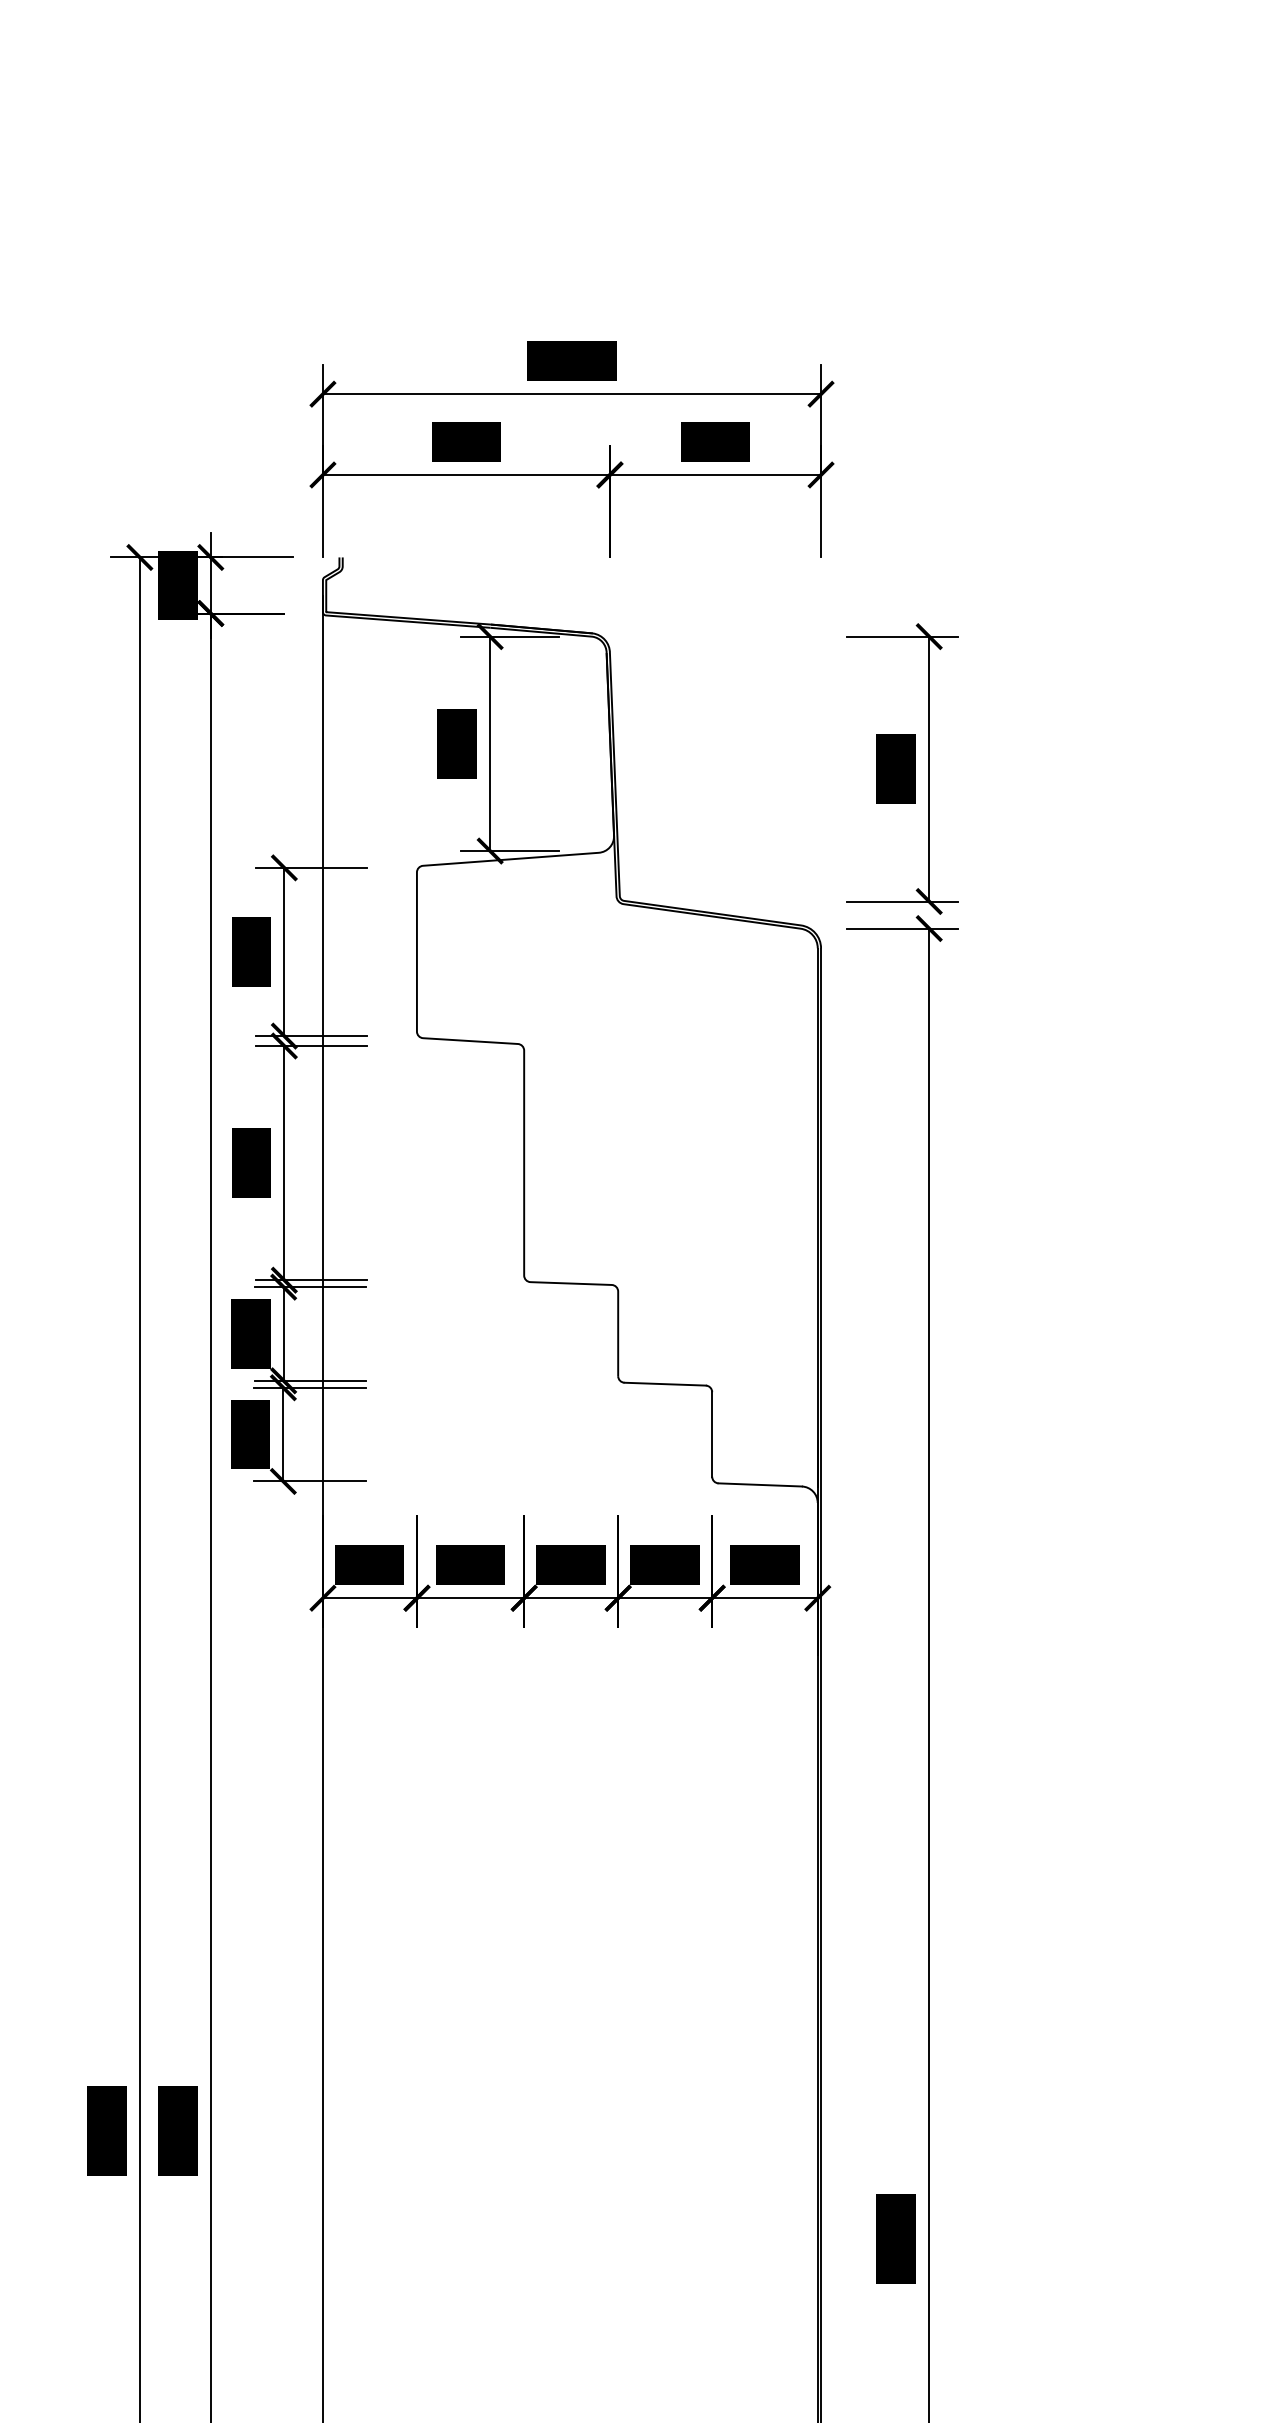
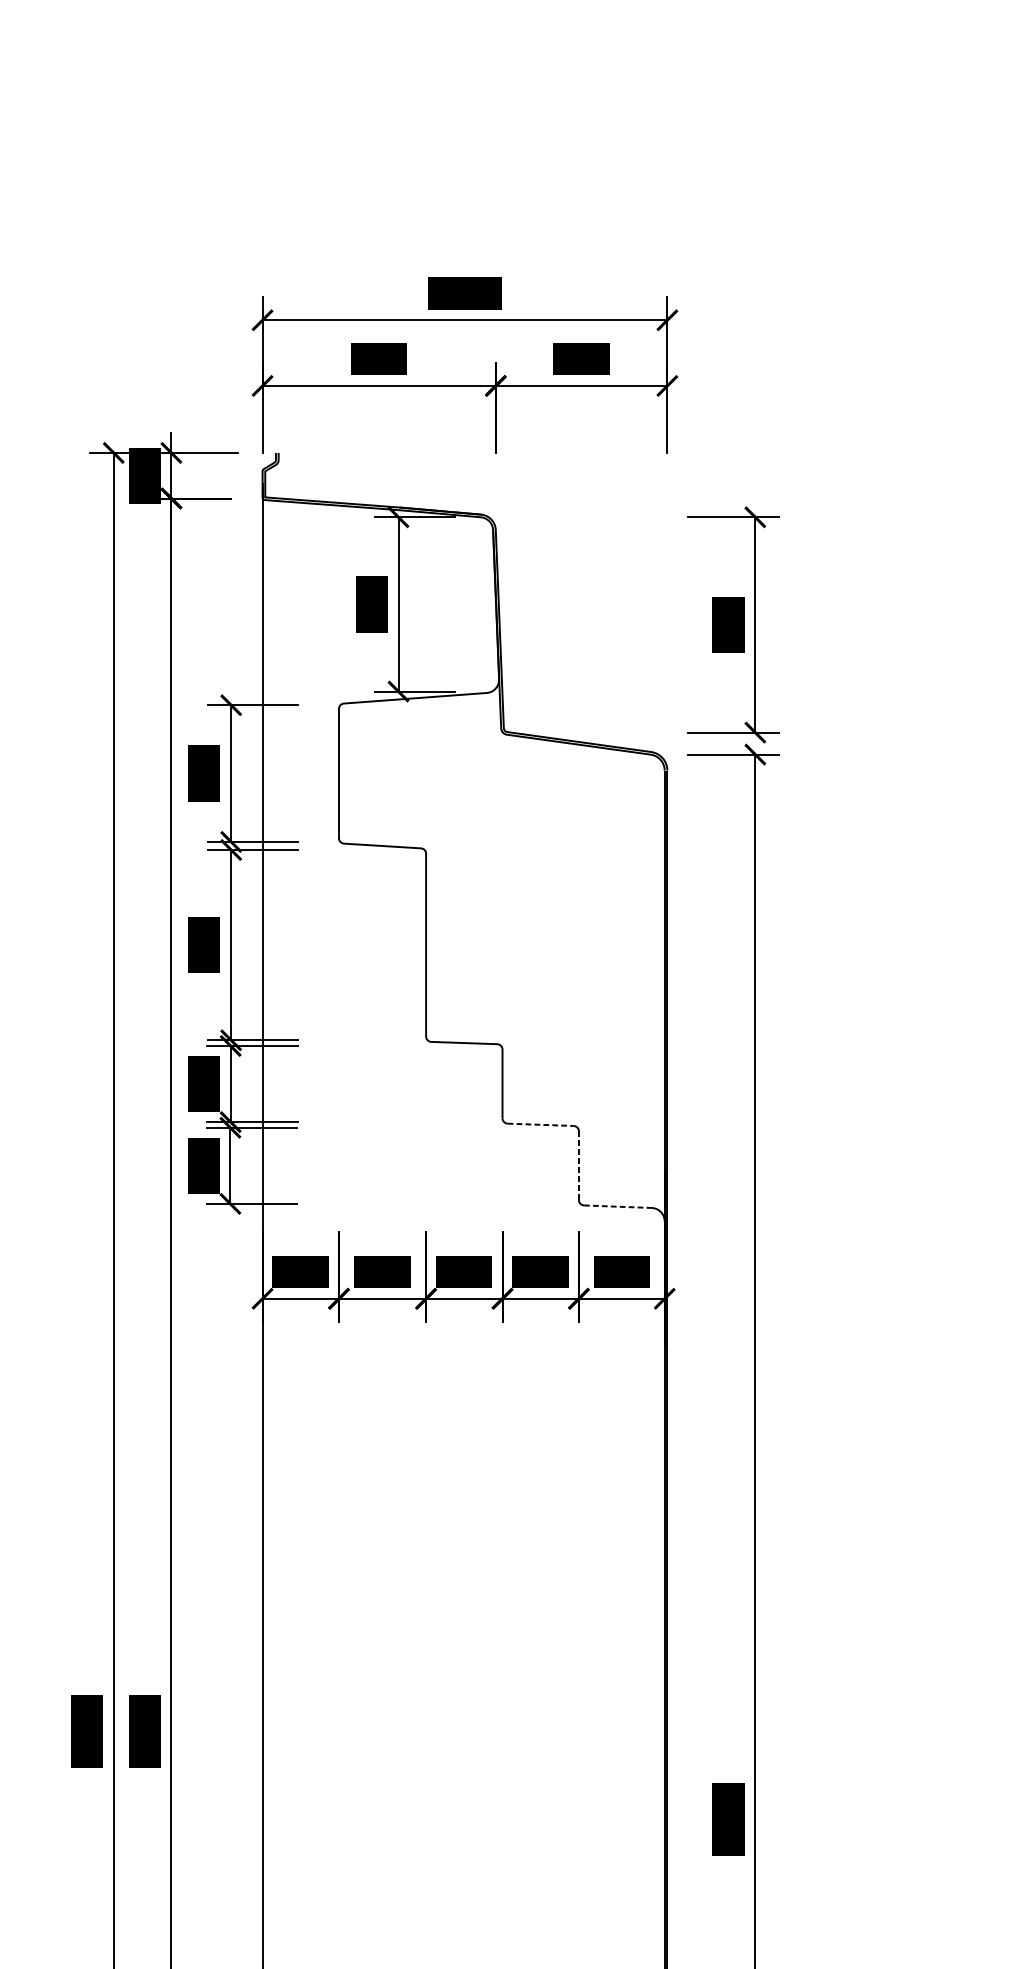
line: (665, 1384) -> (540, 1125), solid -> dashed
line: (712, 1434) -> (579, 1165), solid -> dashed
line: (760, 1484) -> (618, 1206), solid -> dashed

